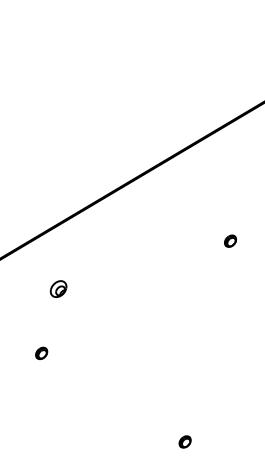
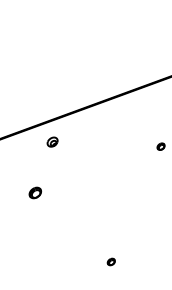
part: (58, 288) -> (52, 141), moved
part: (40, 353) -> (34, 192), size x1.6

